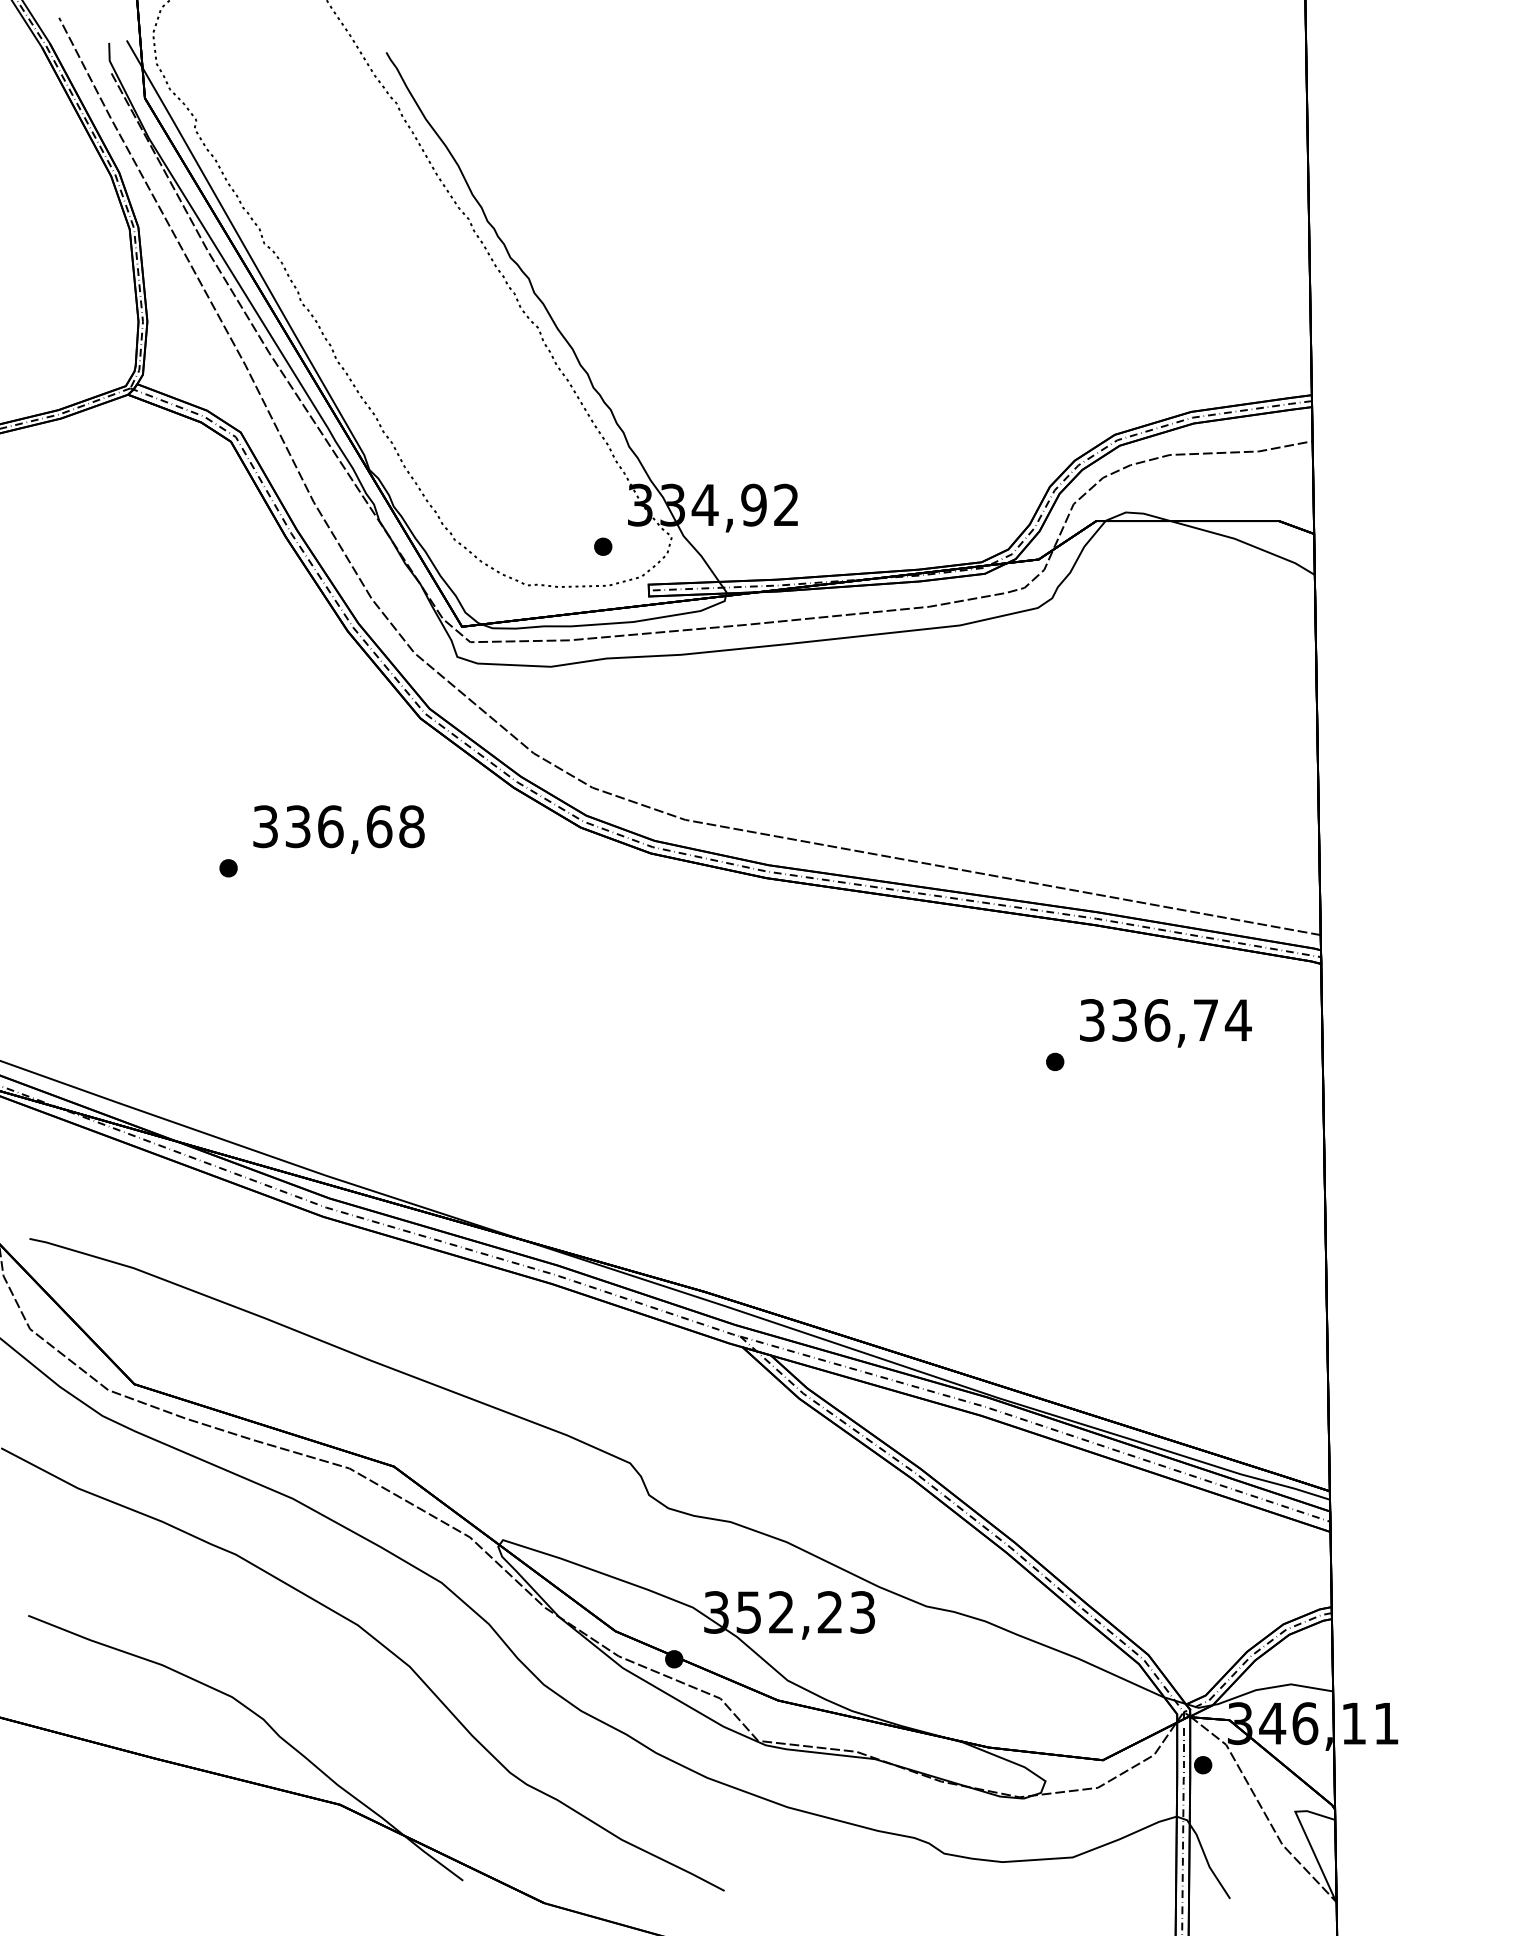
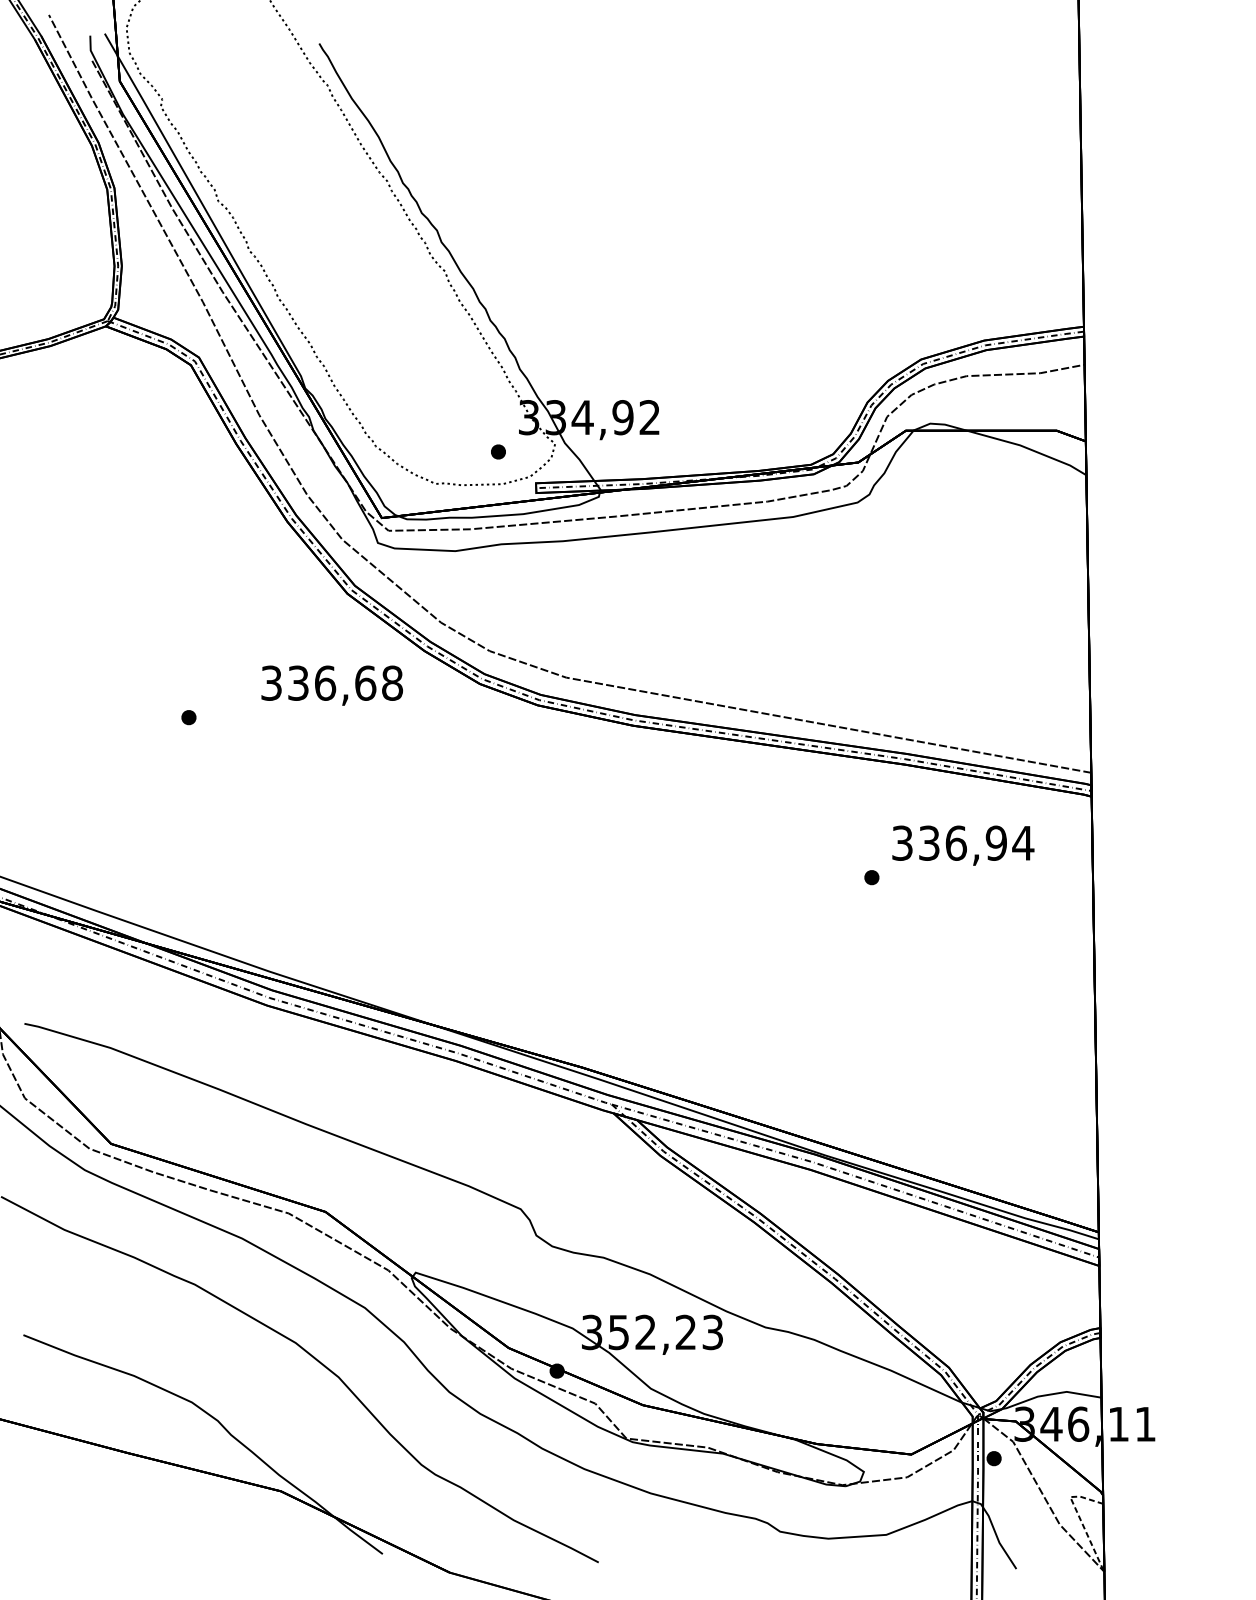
text: (338, 829) -> (331, 685), moved
text: (1205, 1020) -> (996, 843), 336,74 -> 336,94
line: (1307, 1837) -> (1080, 1518), solid -> dashed

